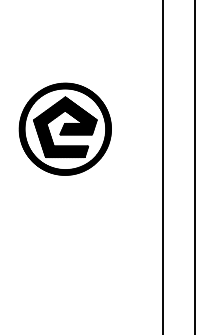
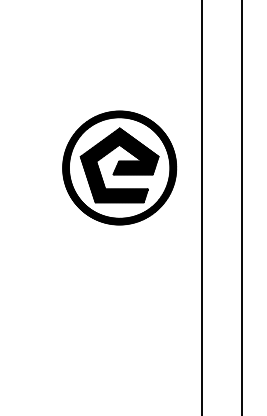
part: (64, 128) -> (118, 167), moved

